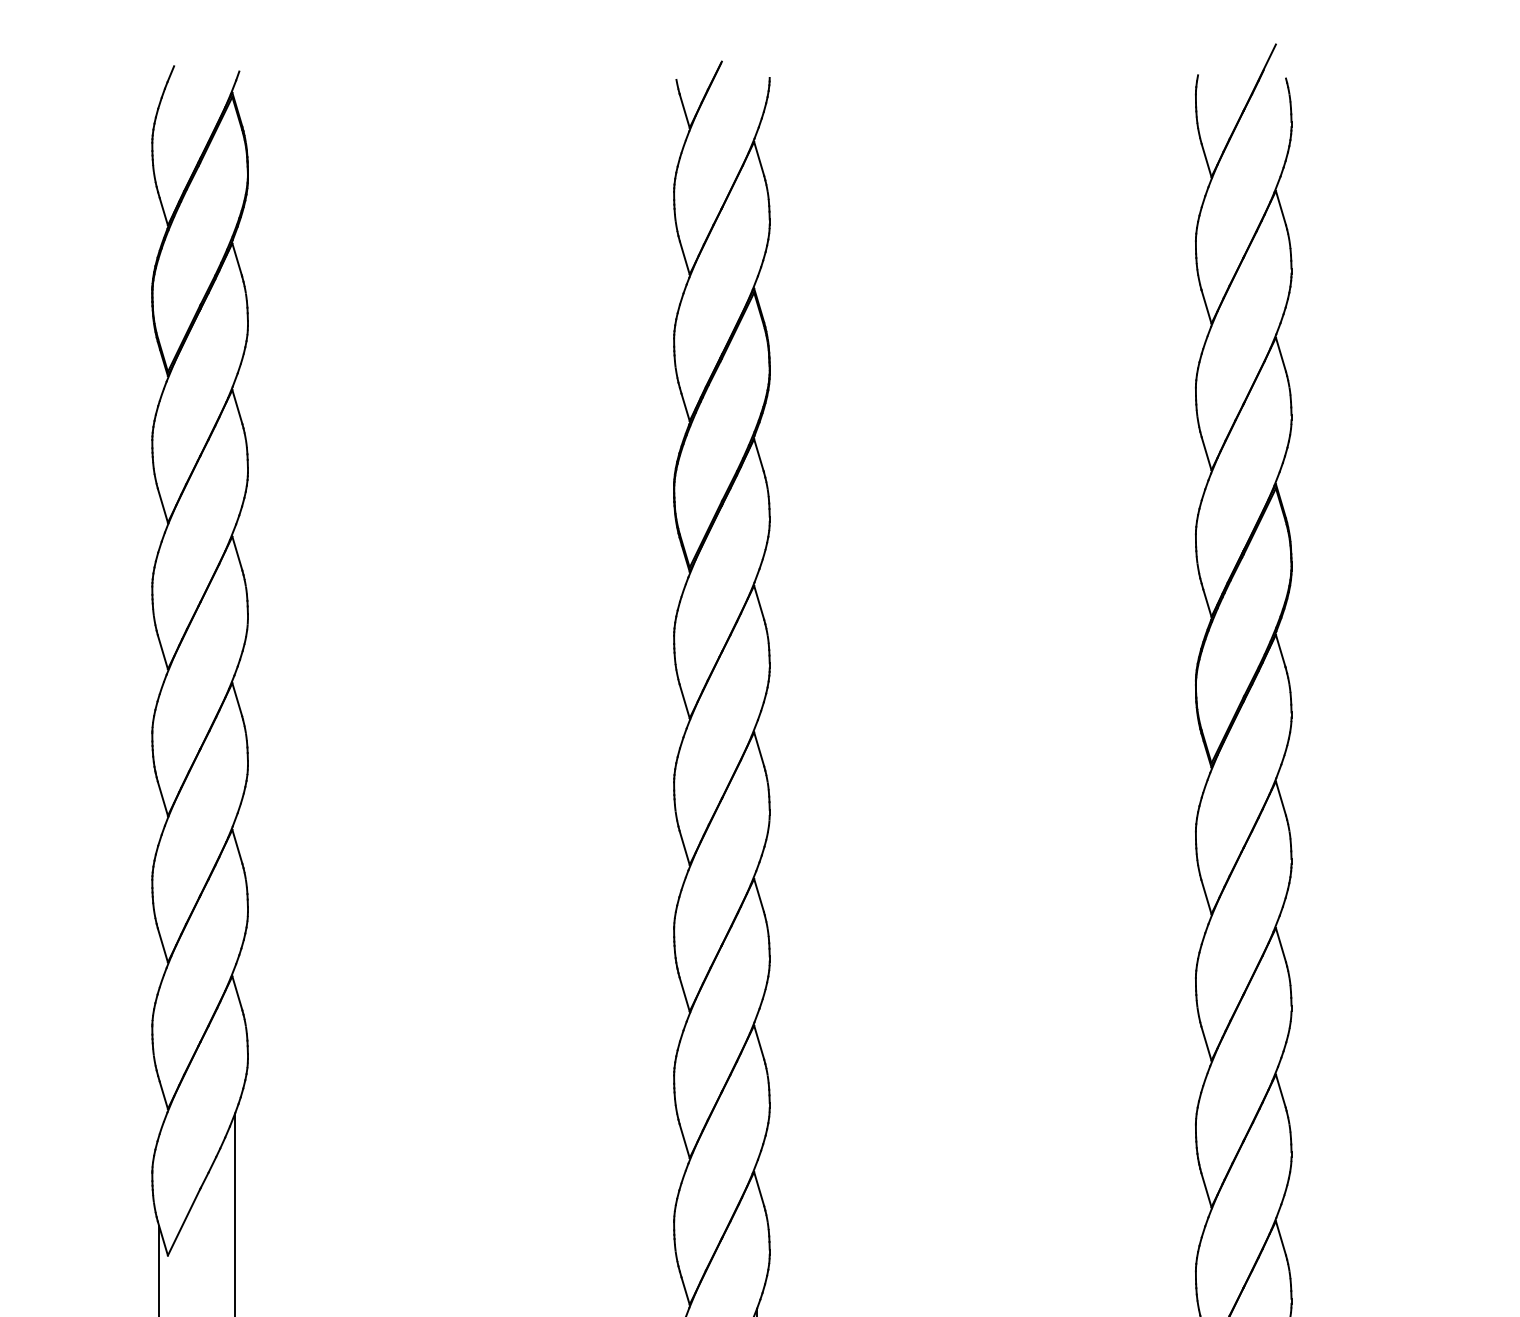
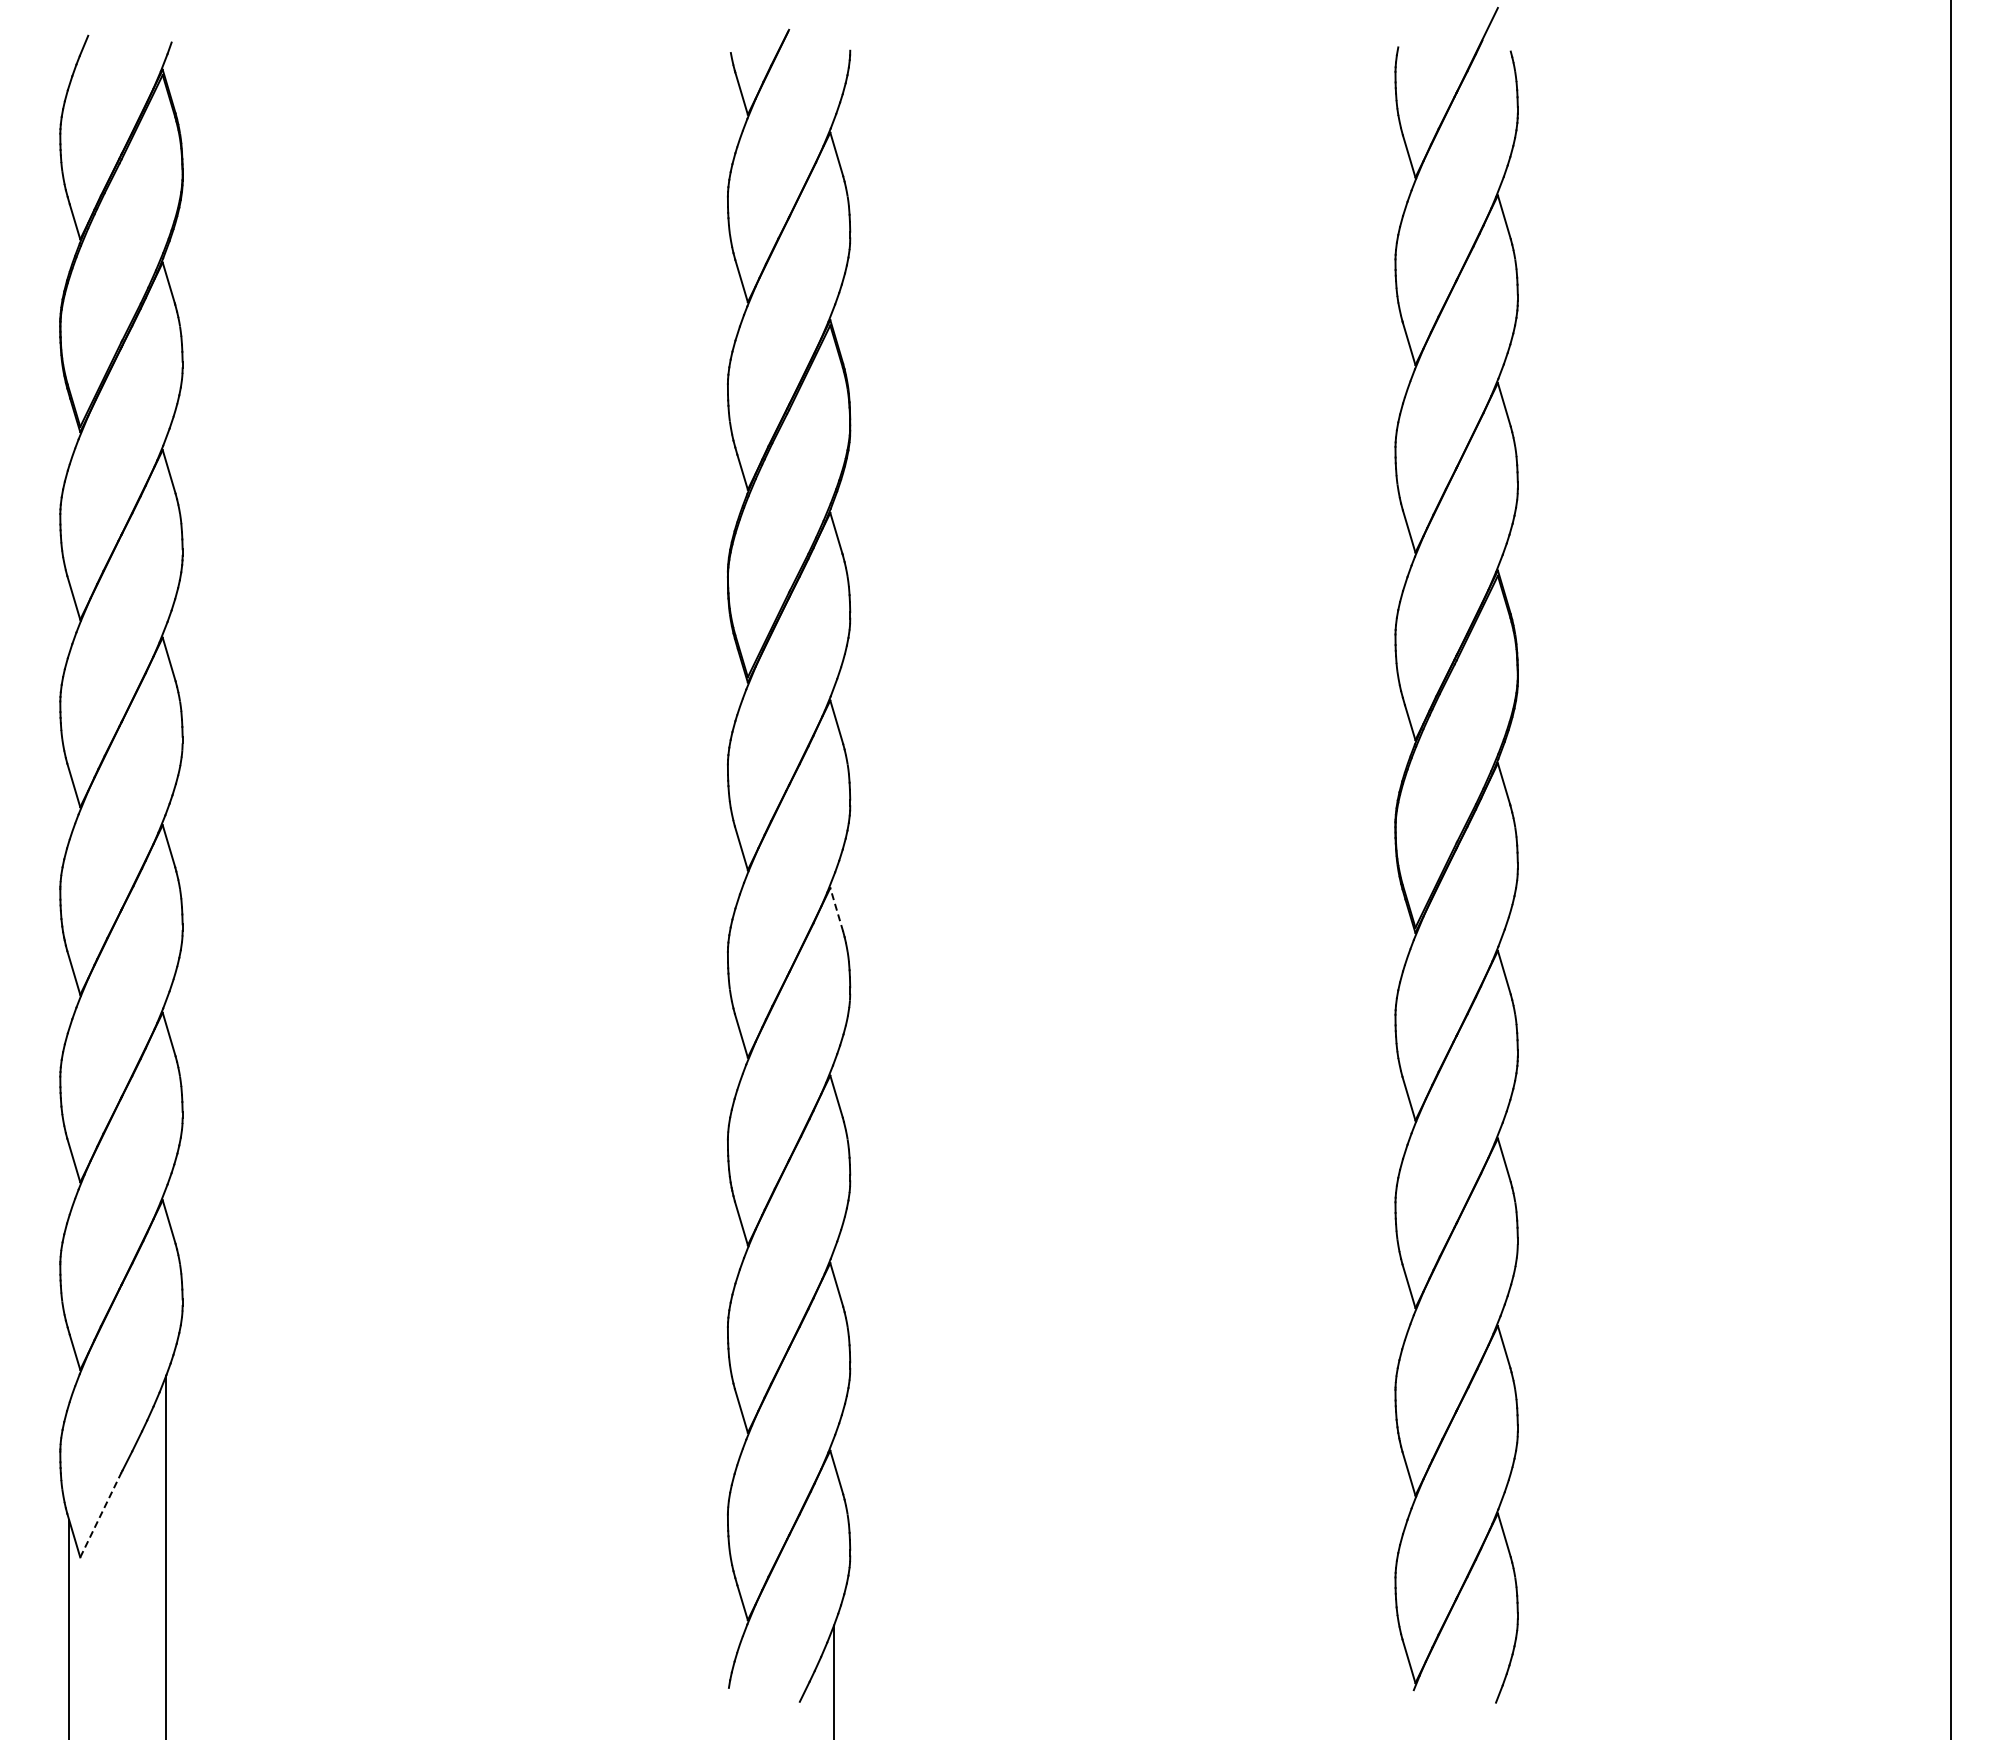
line: (758, 749) -> (836, 909), solid -> dashed
line: (184, 1222) -> (101, 1514), solid -> dashed

